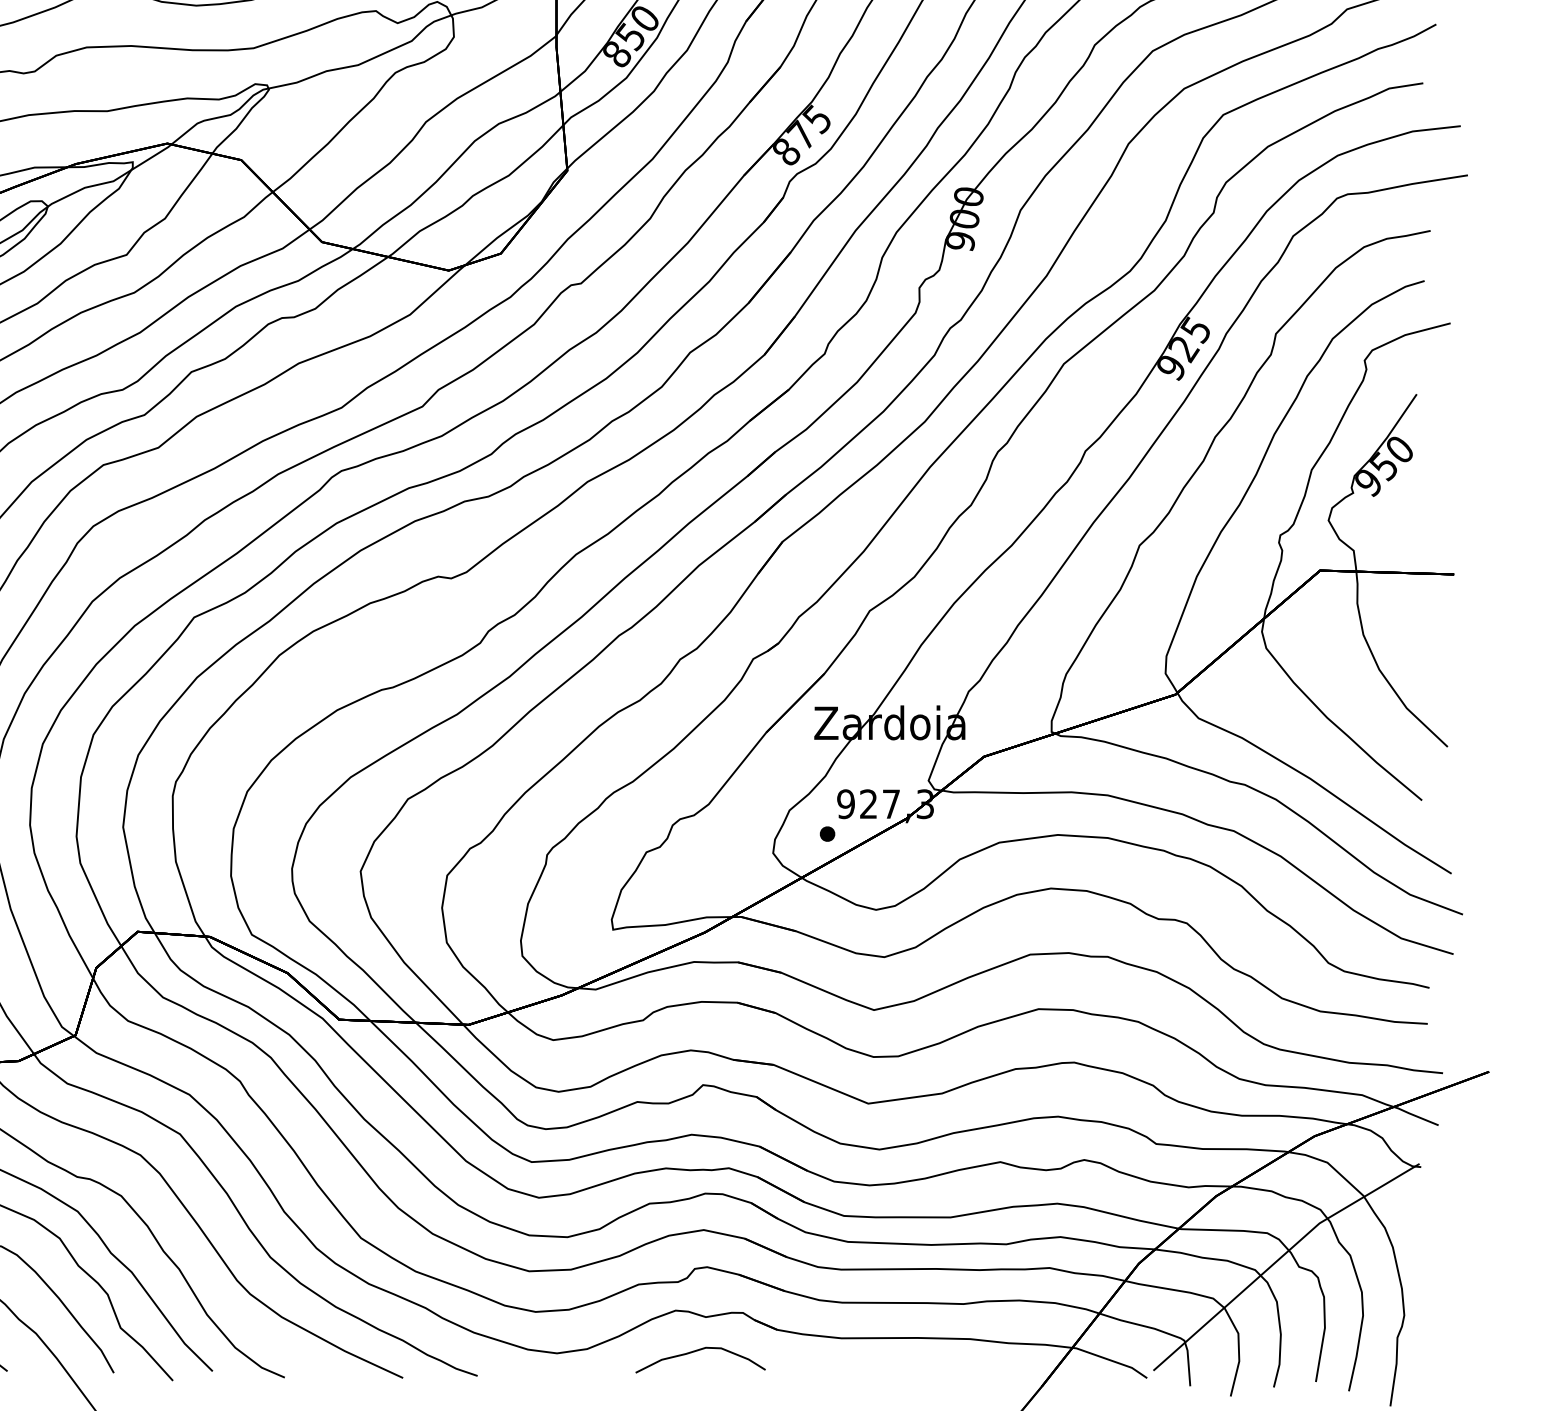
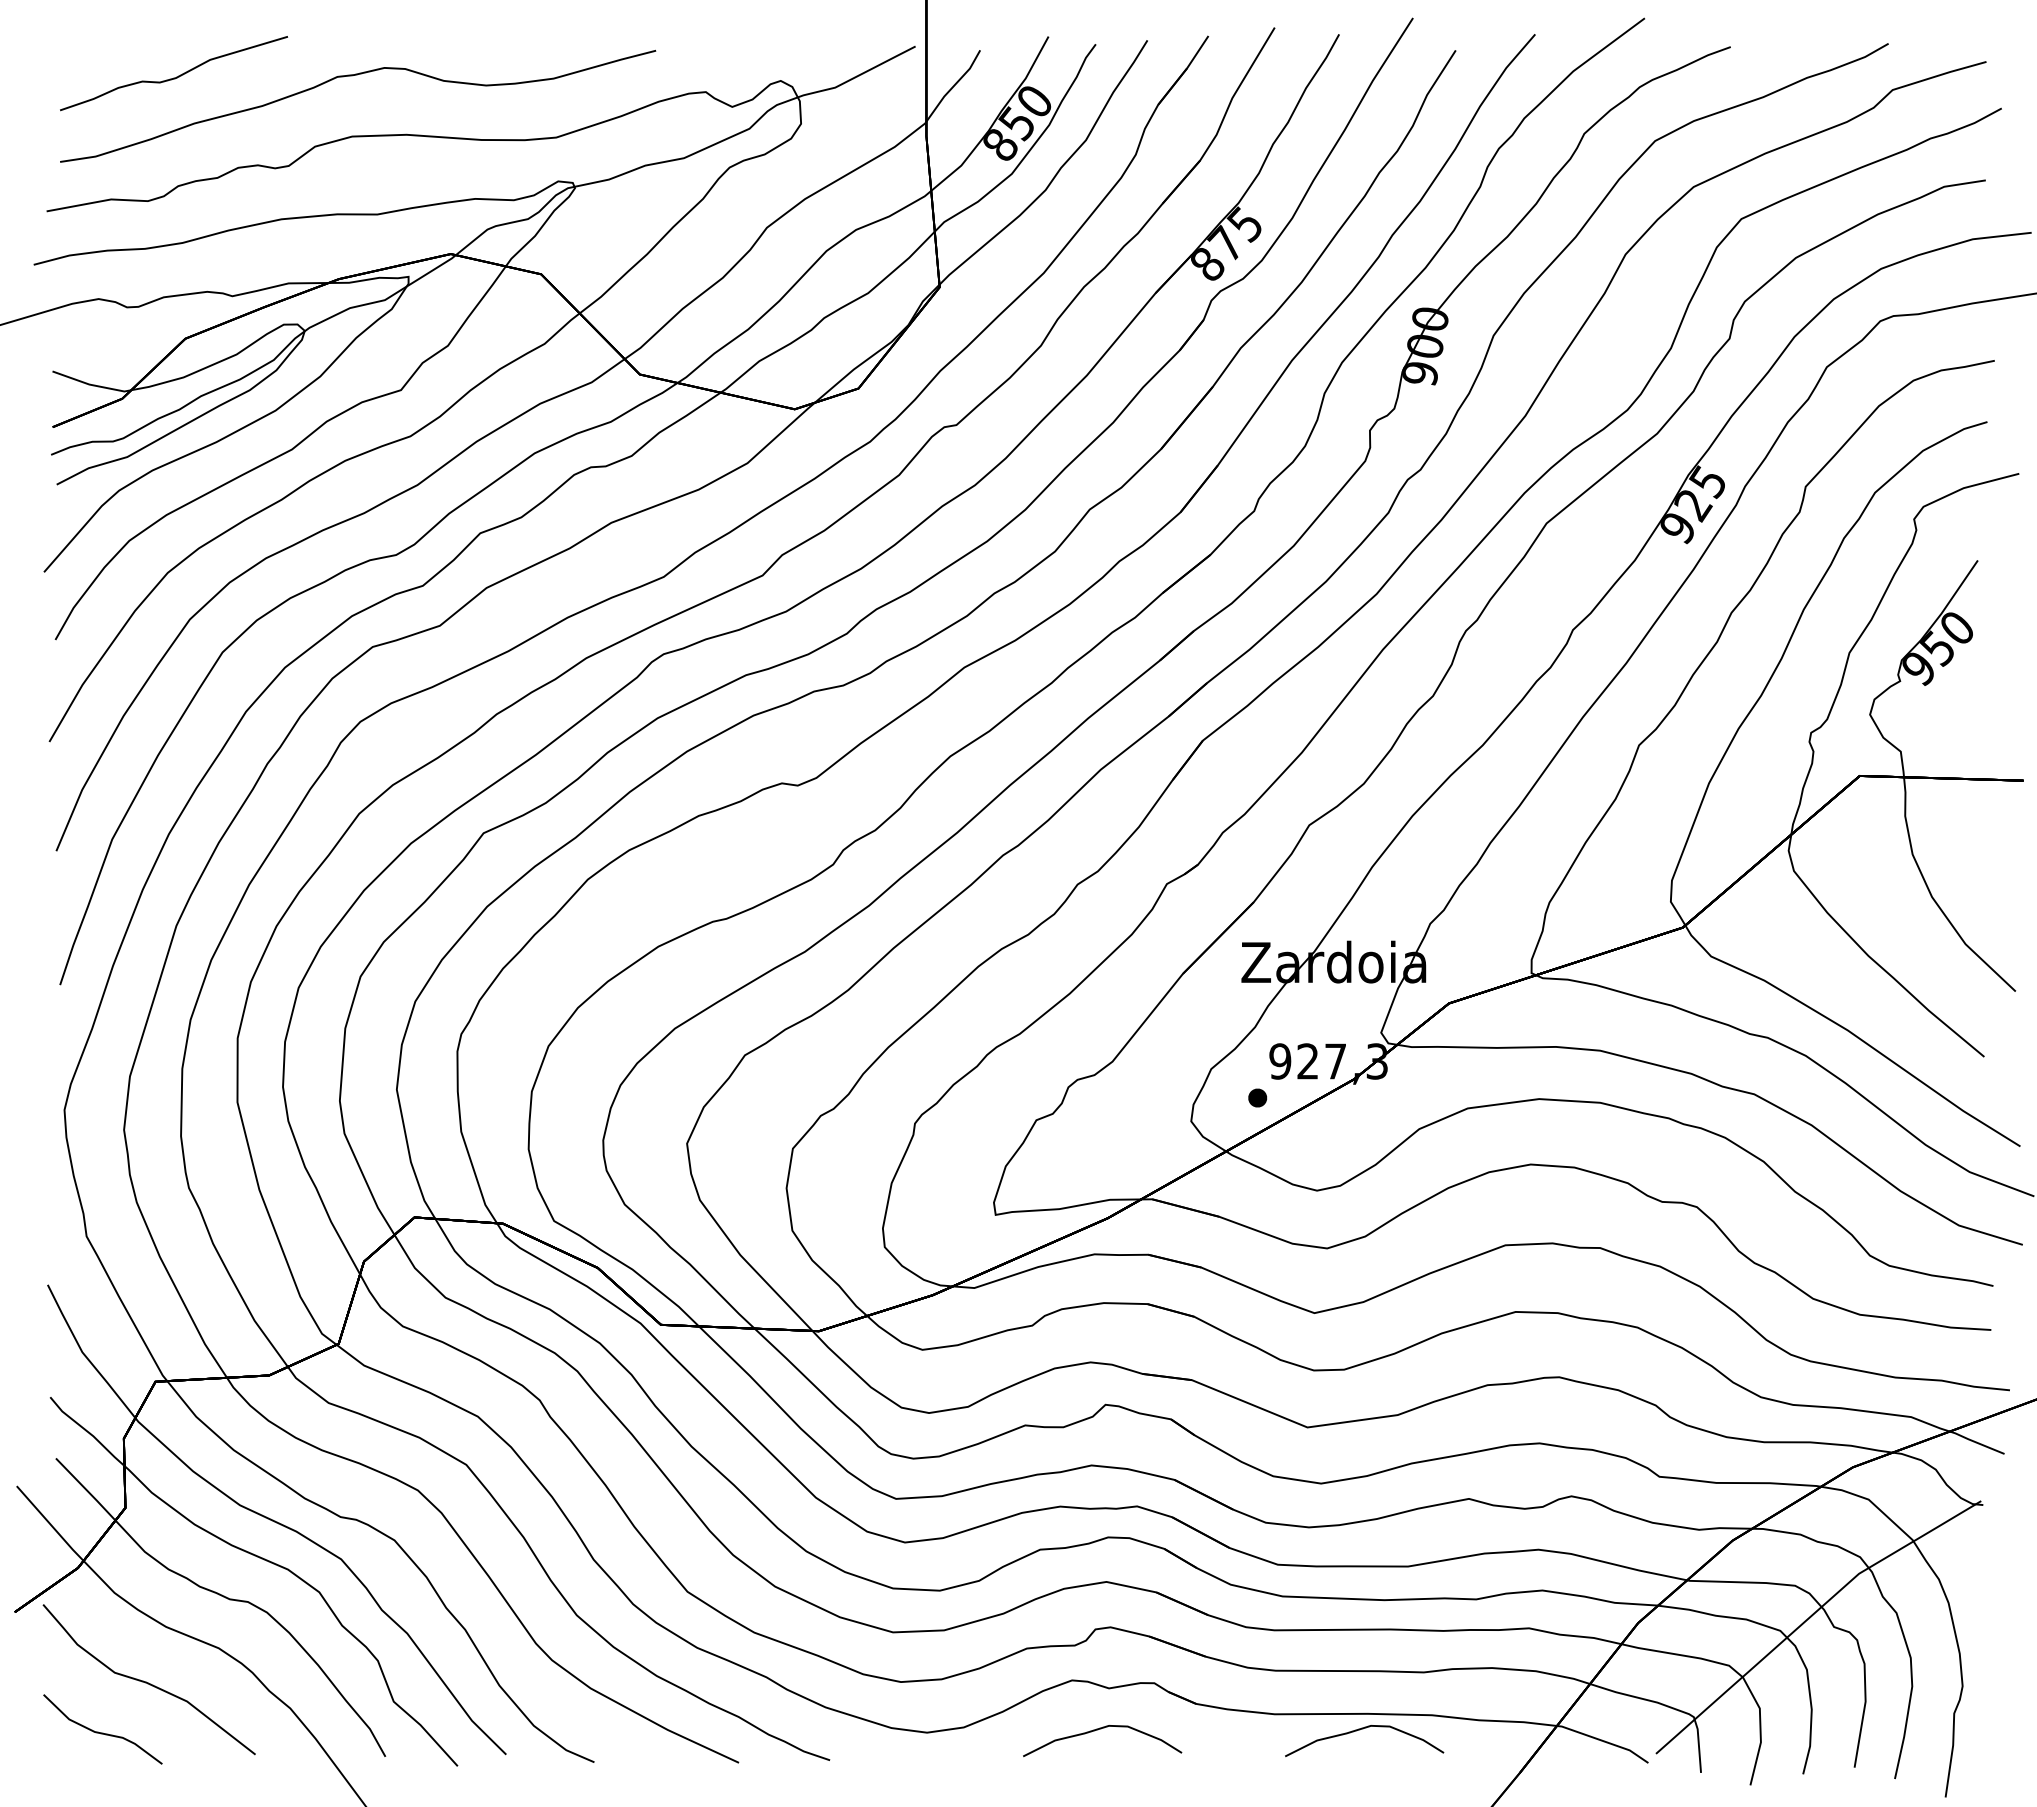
curve: (911, 1351) -> (1360, 1730), added

